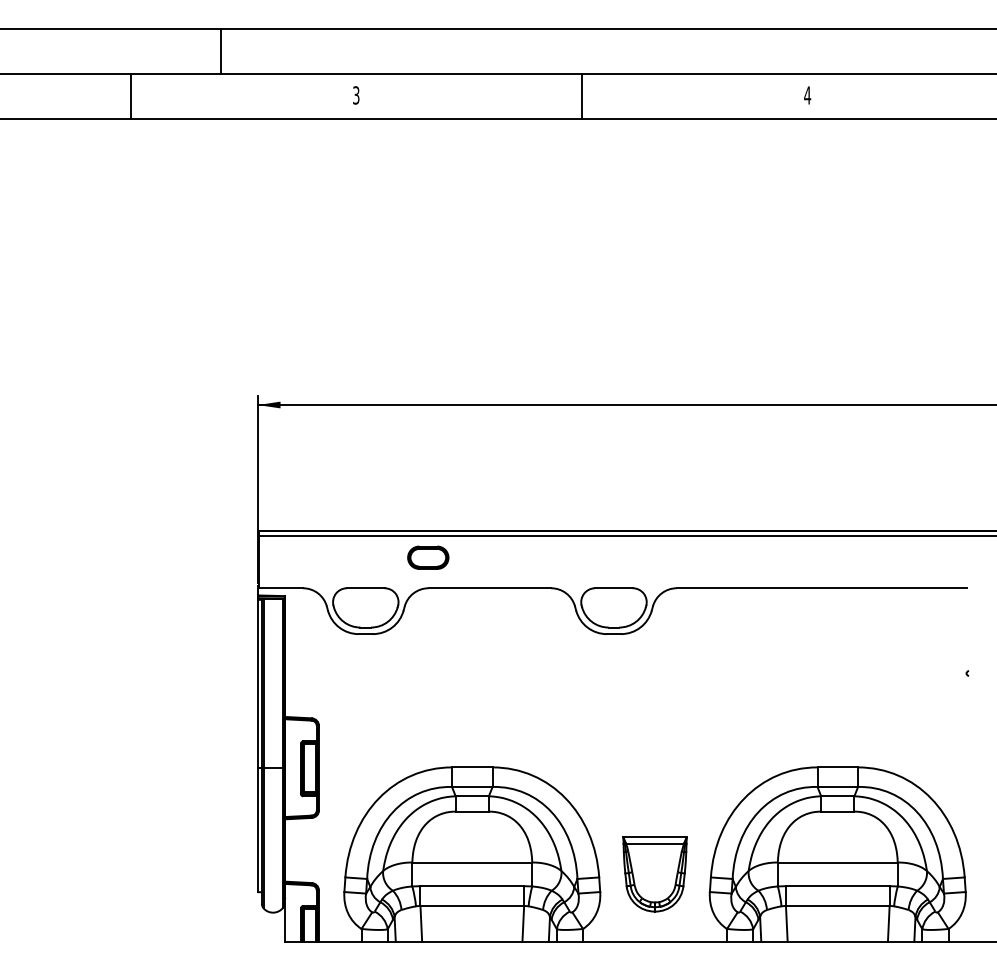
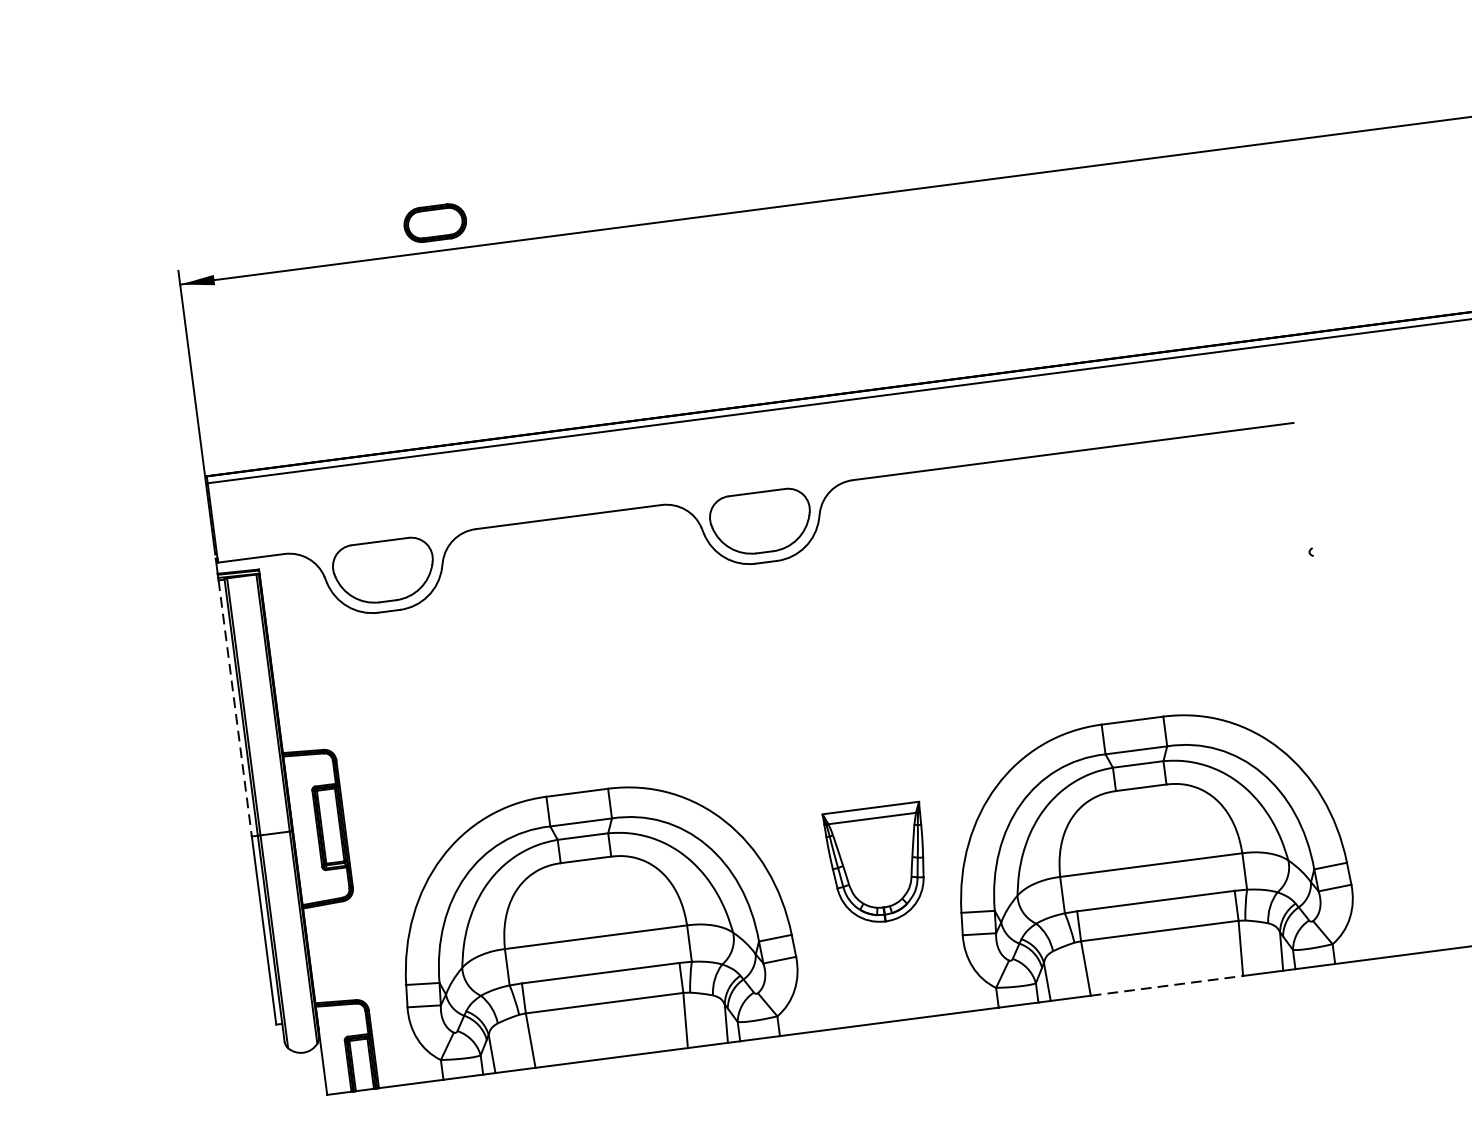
part: (428, 557) -> (435, 222), moved
line: (257, 684) -> (234, 709), solid -> dashed
part: (654, 874) -> (877, 865), moved
line: (838, 941) -> (1167, 984), solid -> dashed

